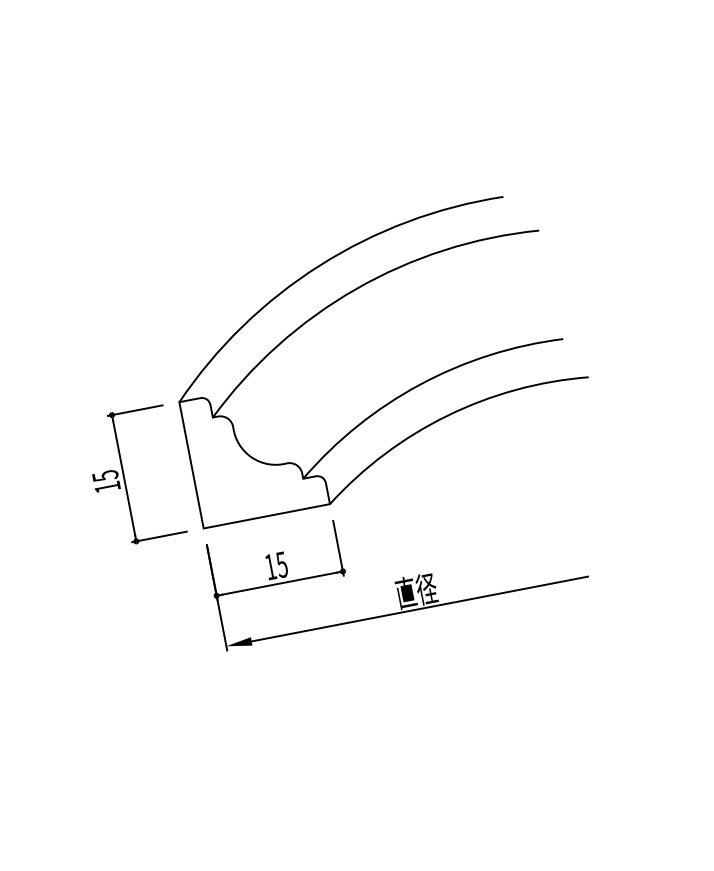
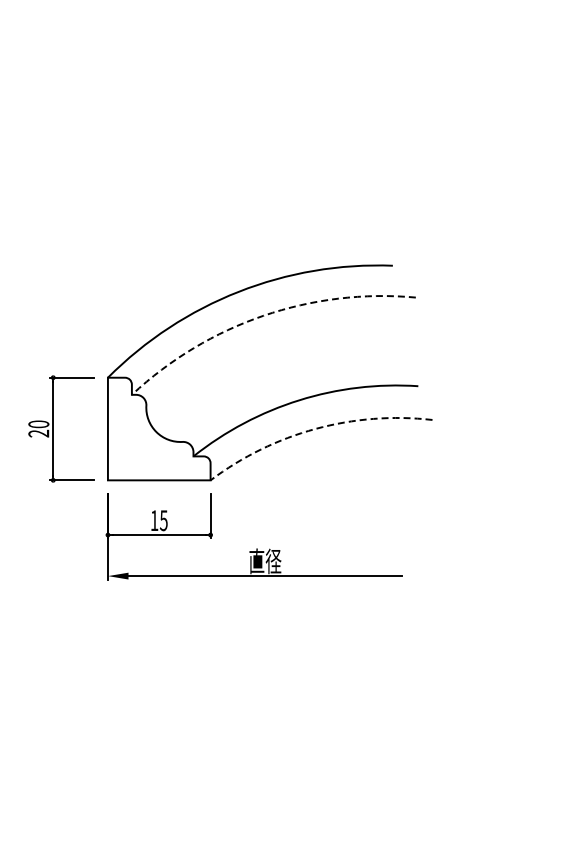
arc: (356, 288) -> (263, 315), solid -> dashed
arc: (446, 415) -> (315, 428), solid -> dashed
text: (105, 481) -> (38, 428), 15 -> 20

